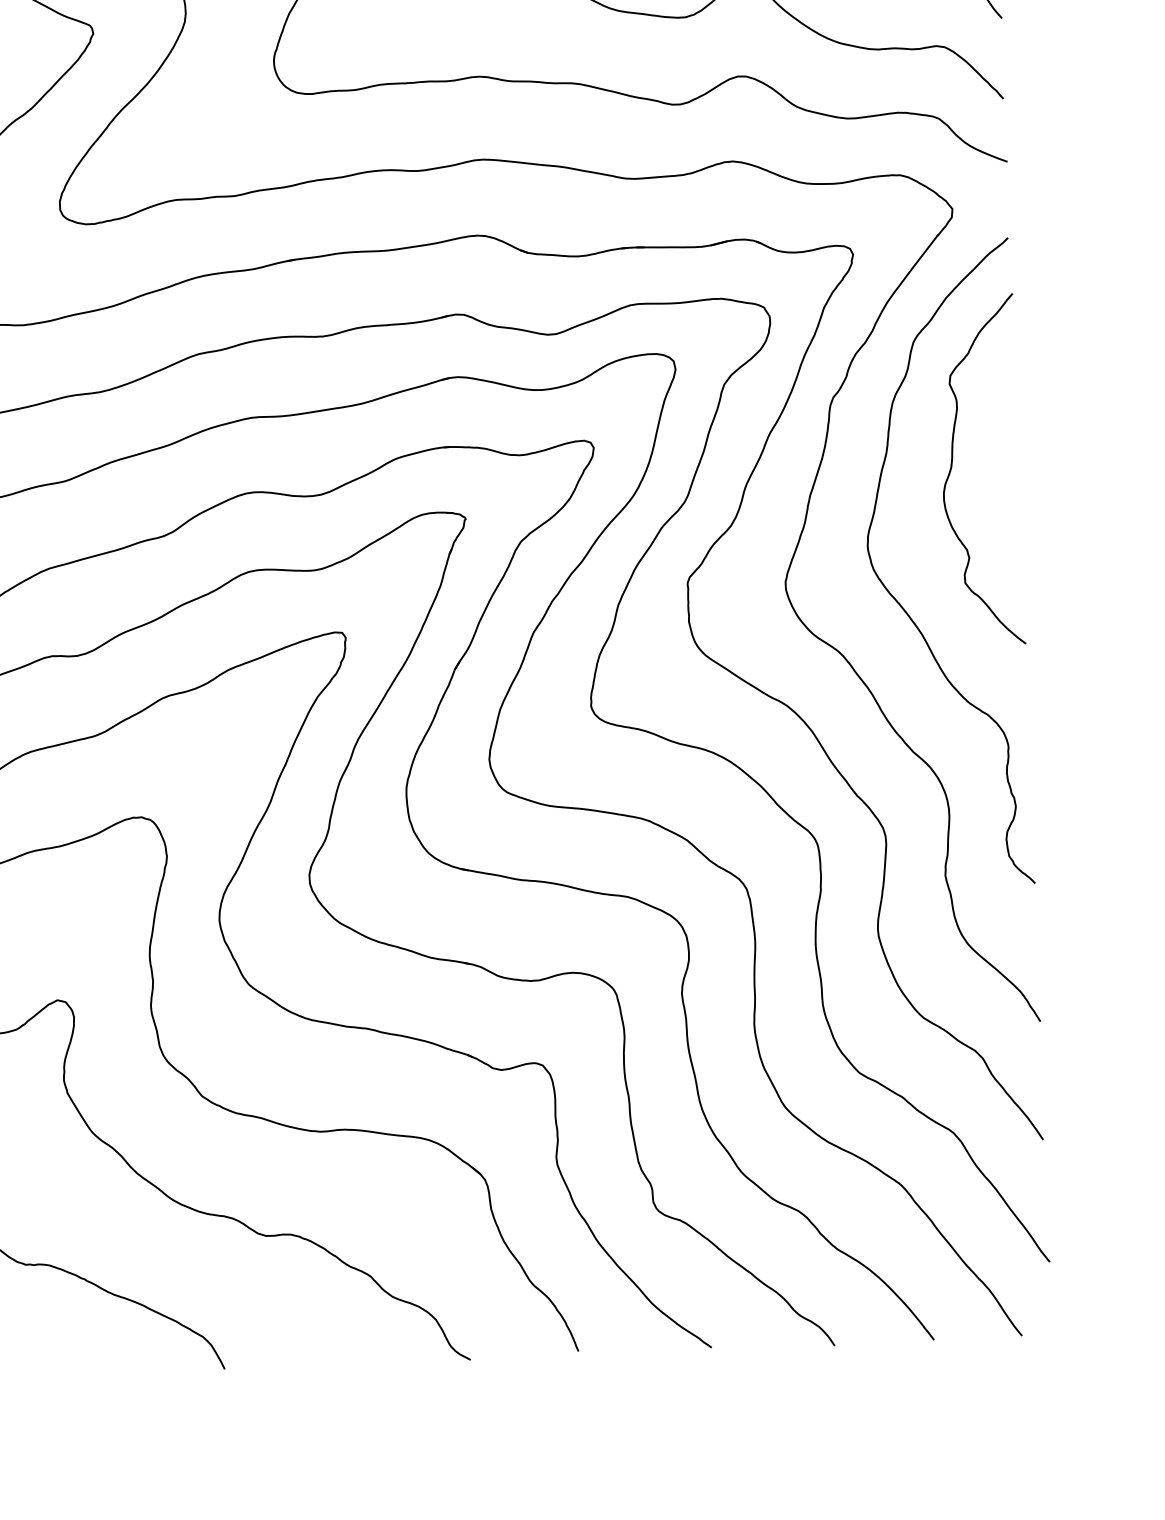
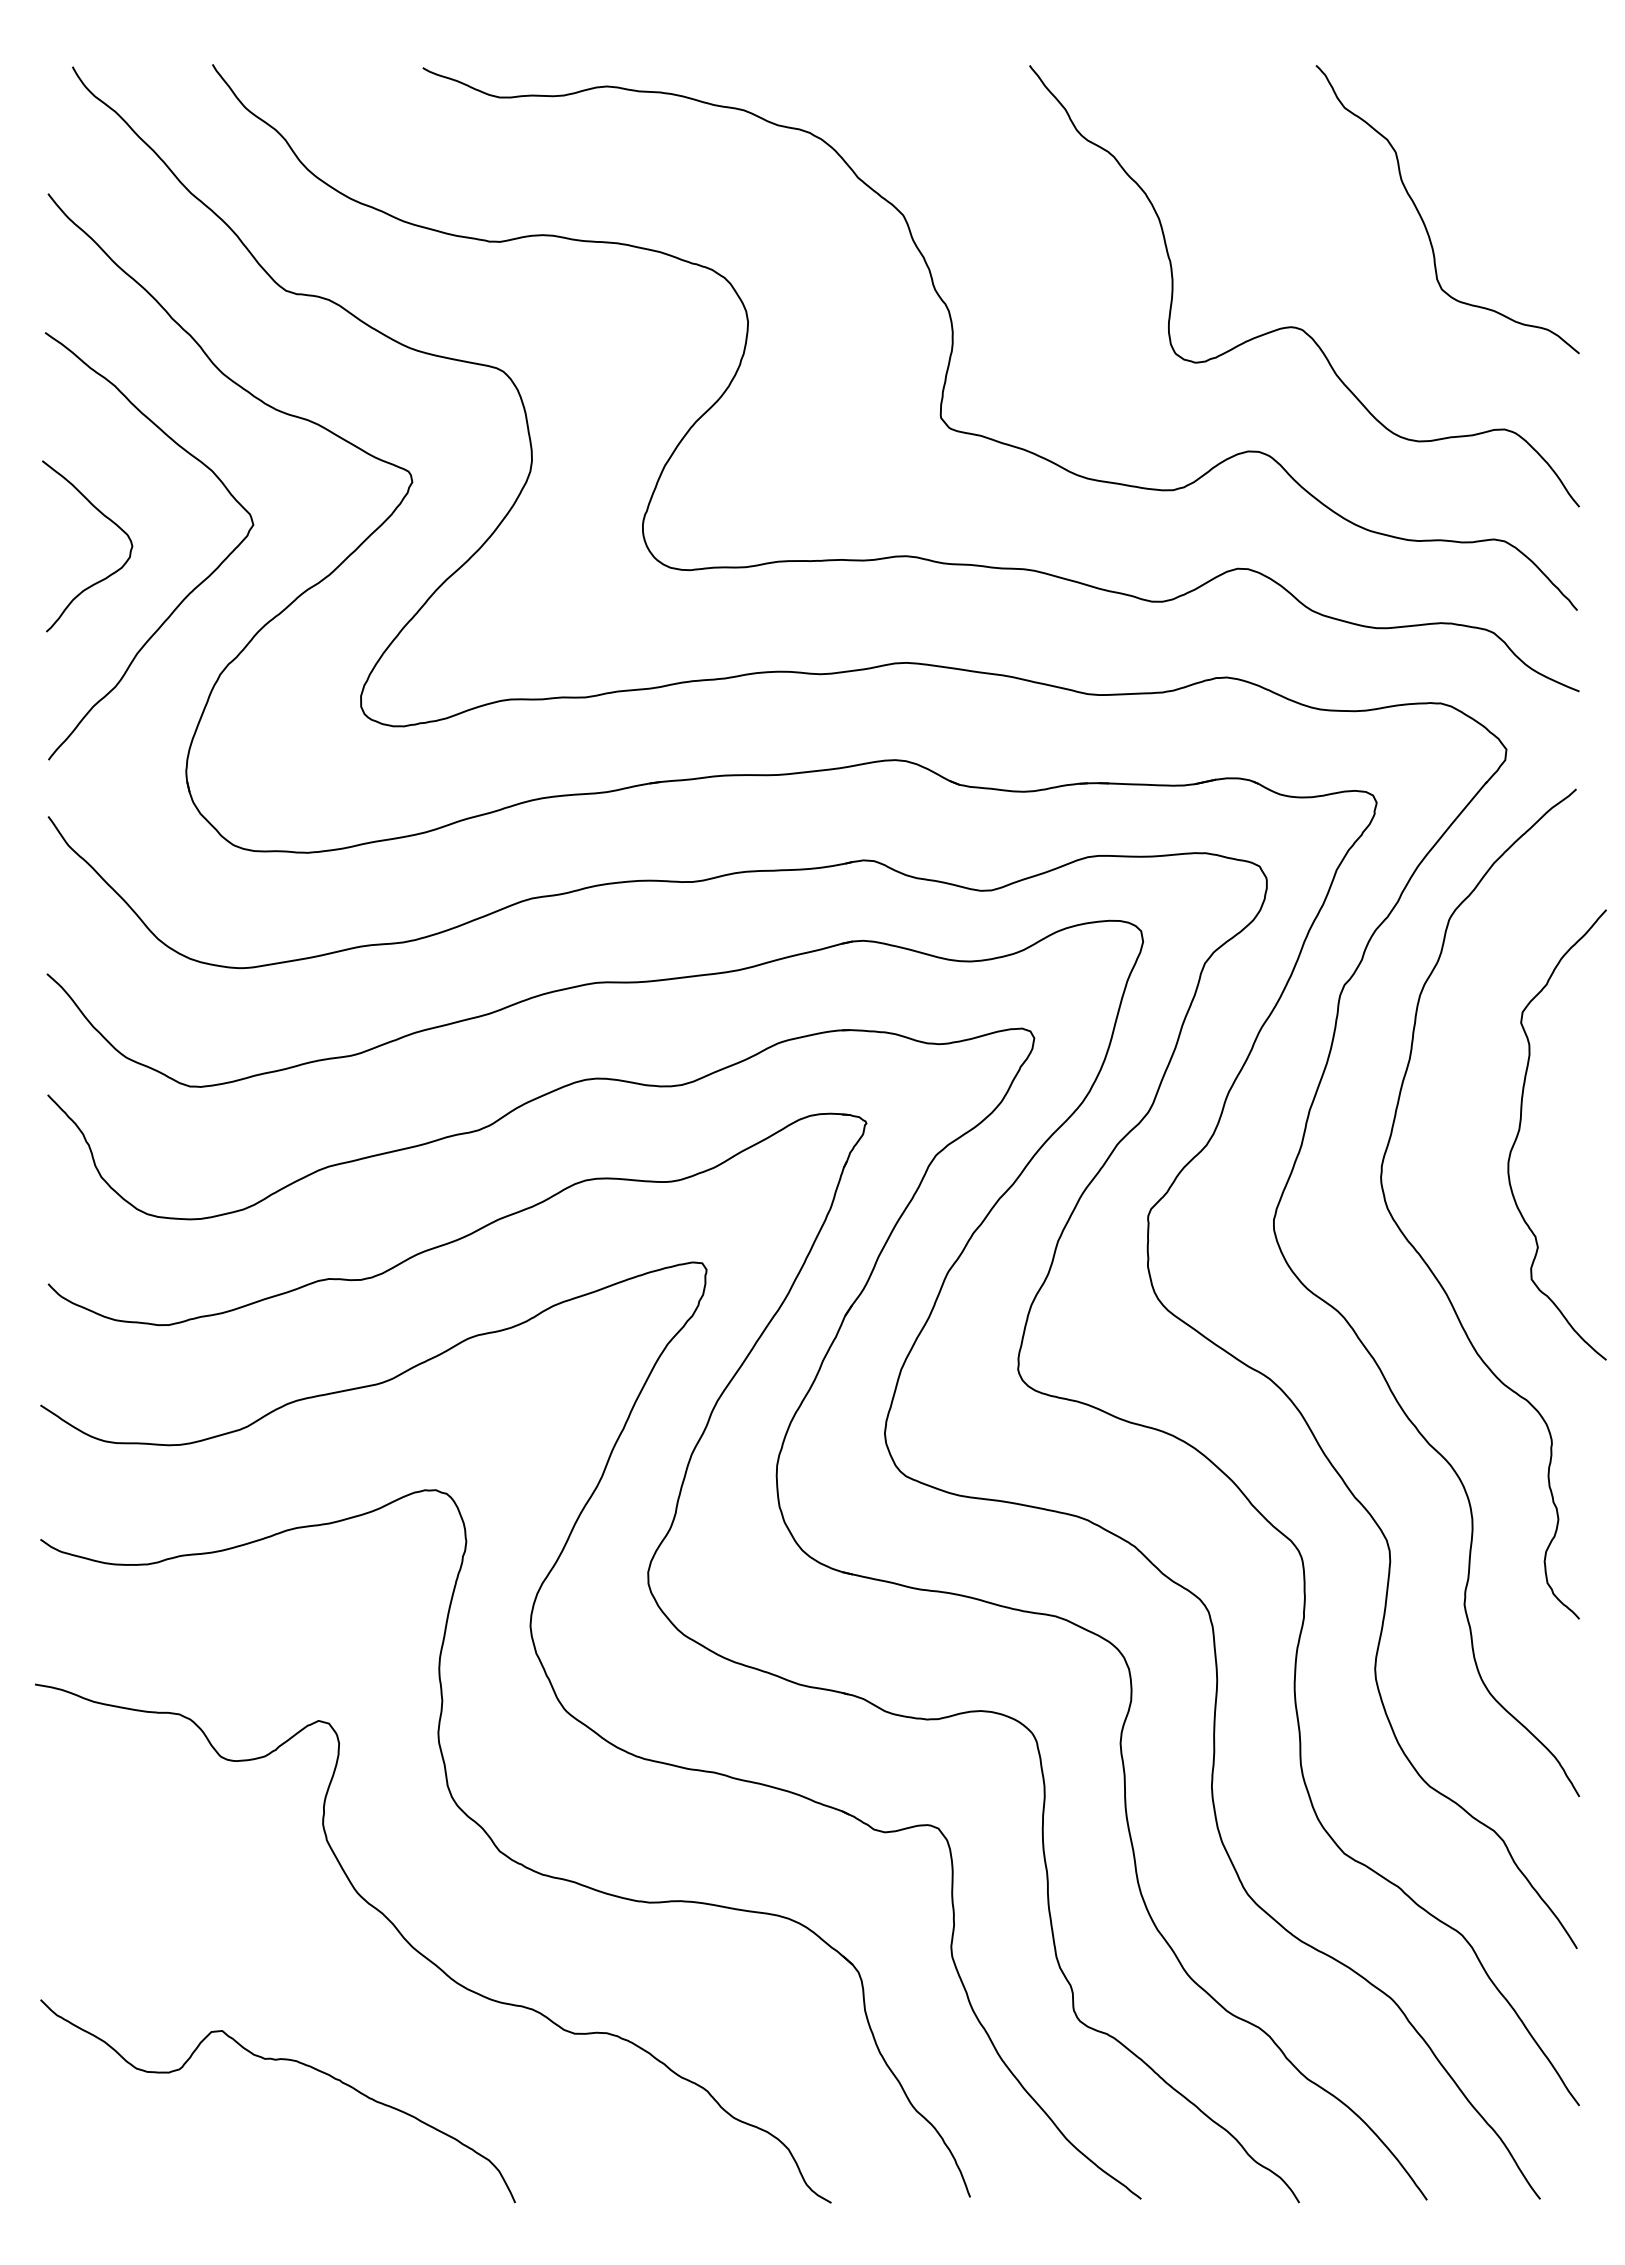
curve: (952, 466) -> (1520, 1129), moved

